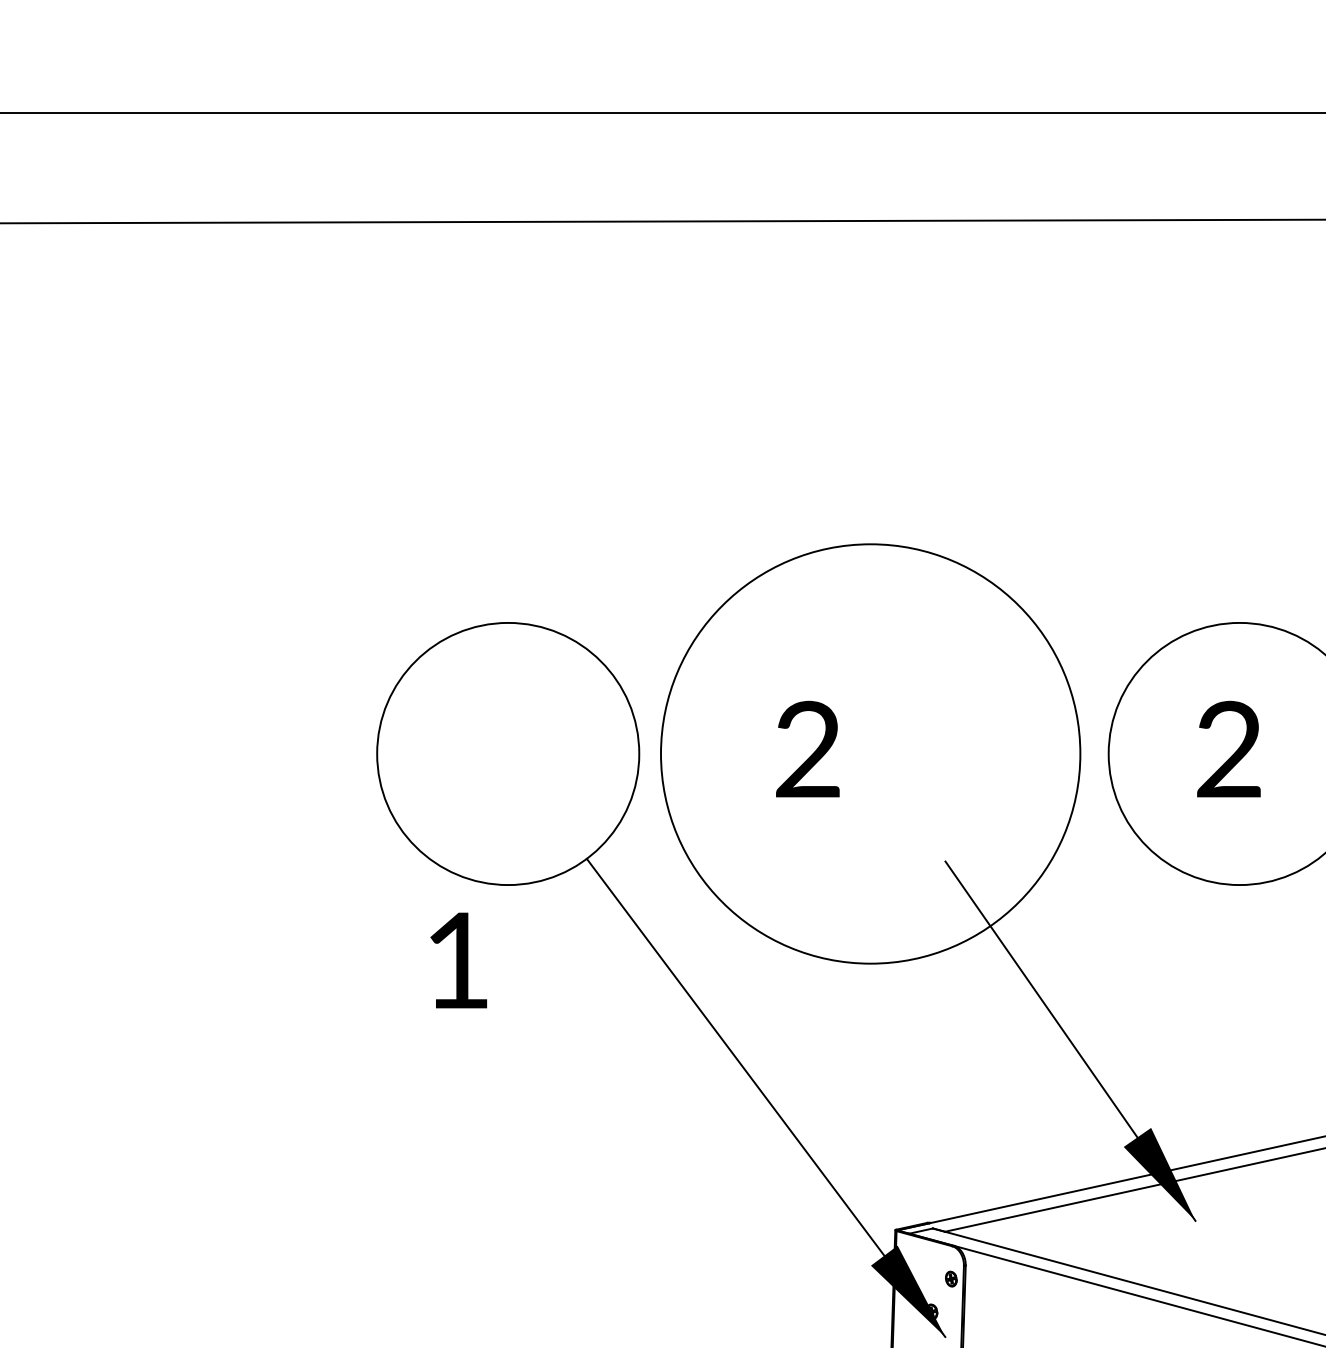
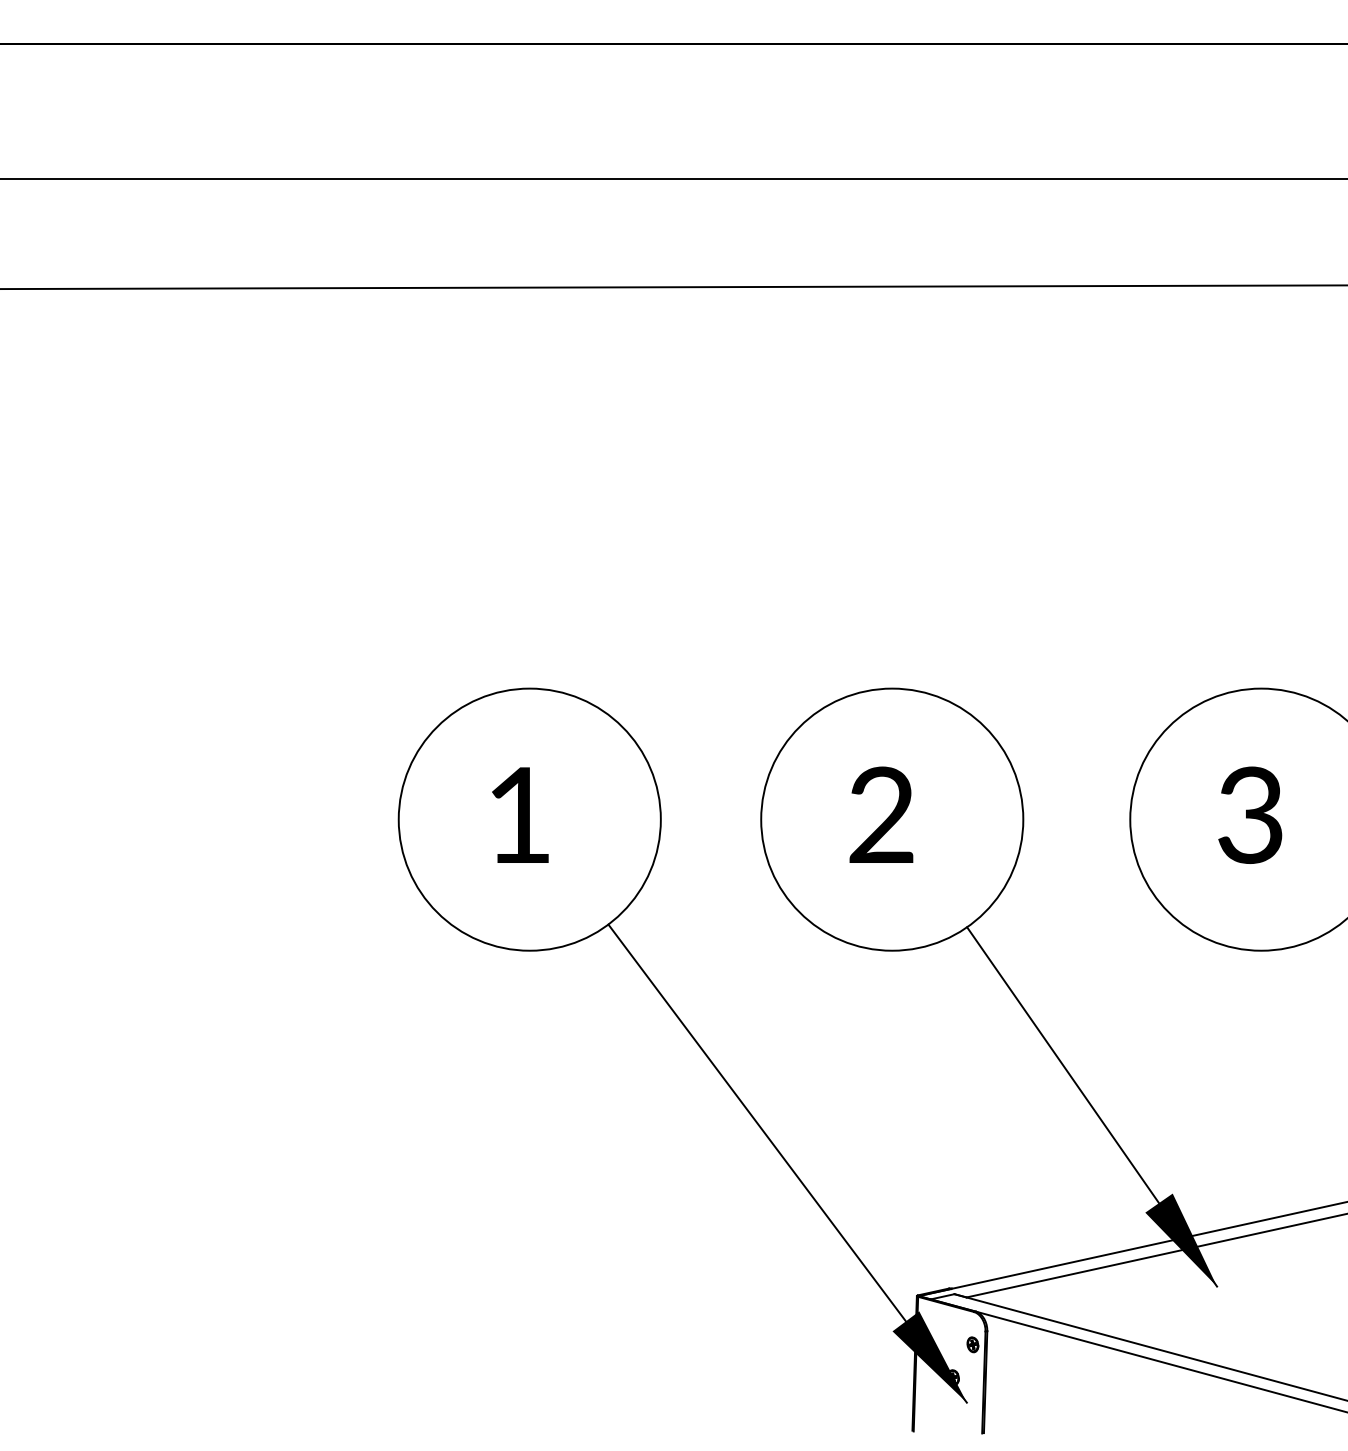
text: (807, 748) -> (881, 814), moved
text: (1228, 749) -> (1250, 815), 2 -> 3
circle: (870, 753) -> (892, 819), size x0.62
text: (458, 959) -> (520, 814), moved

